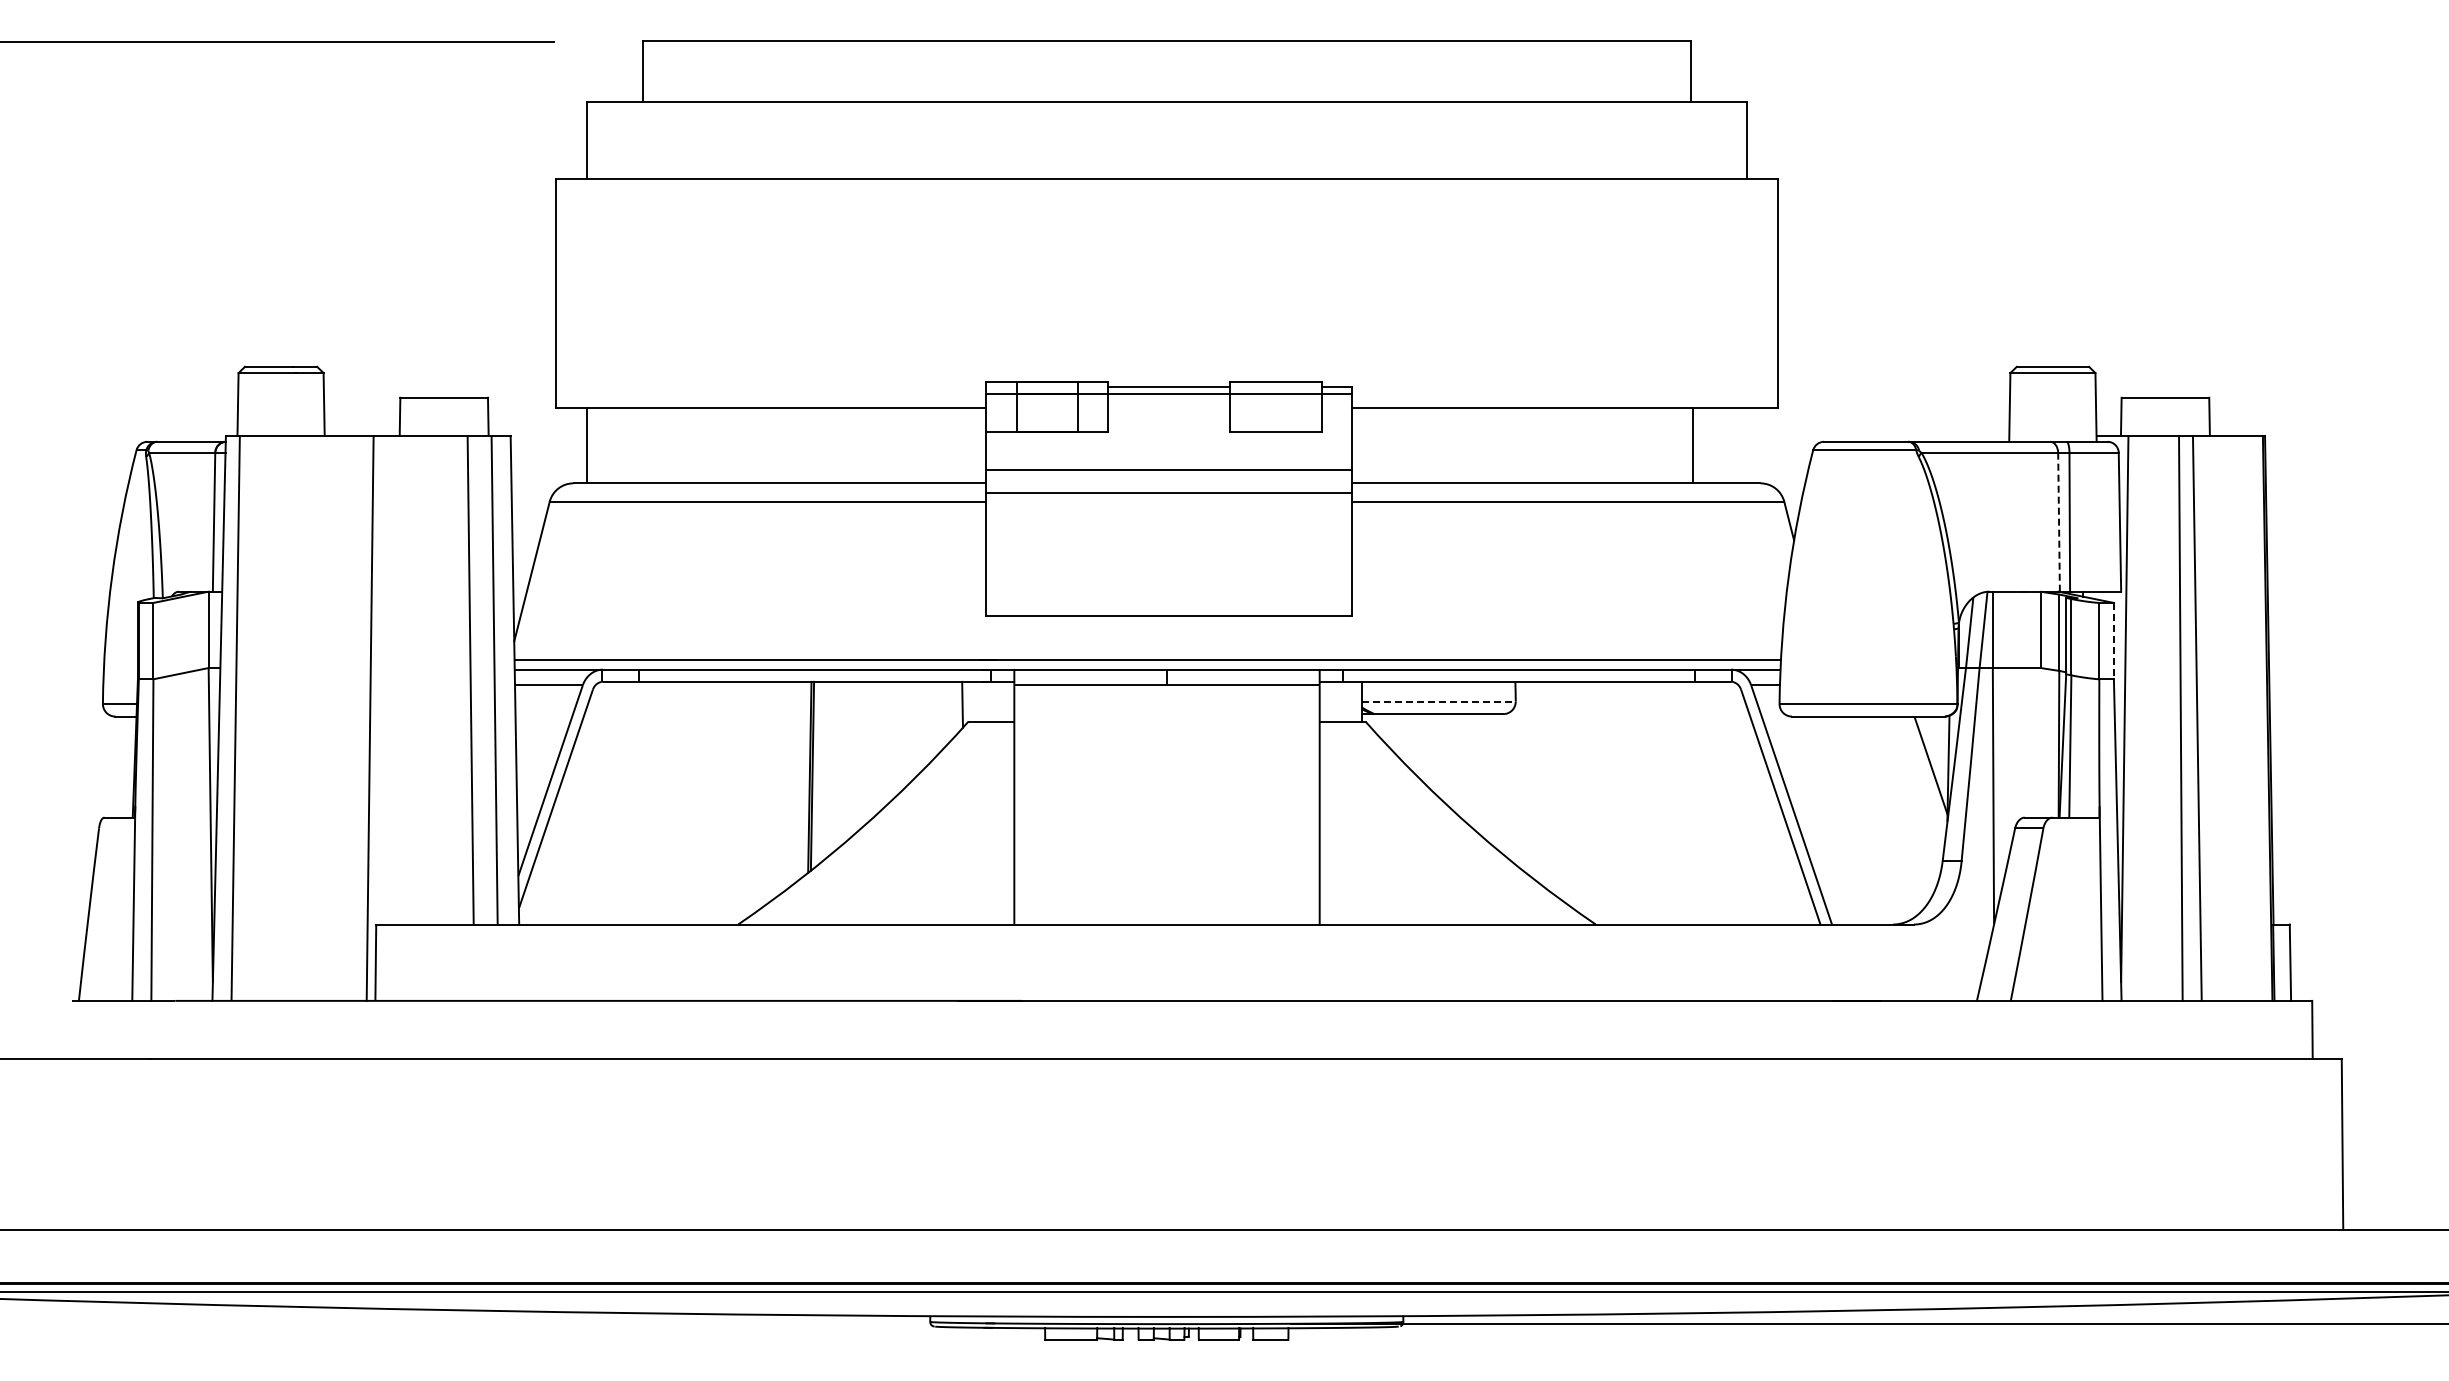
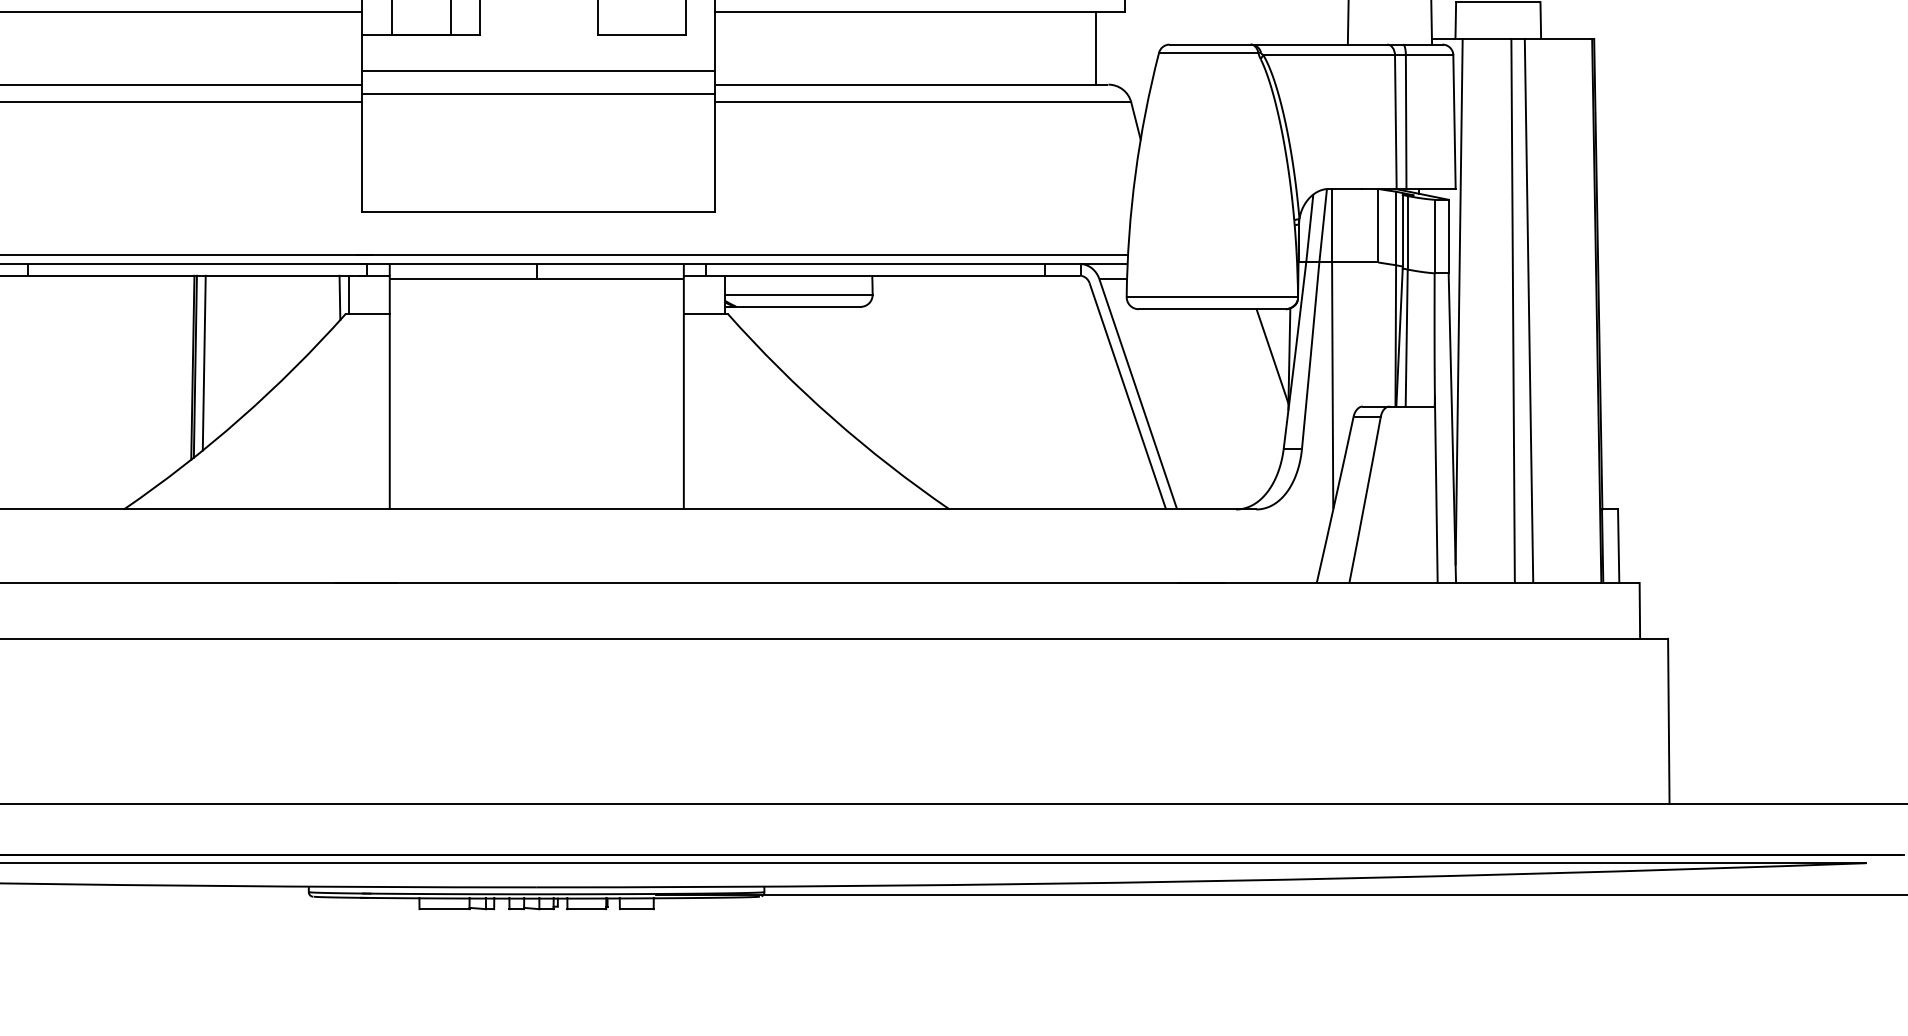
line: (1693, 445) -> (1095, 48), moved
line: (2059, 521) -> (1396, 121), dashed -> solid
line: (2113, 641) -> (1448, 236), dashed -> solid
line: (971, 701) -> (348, 294), added
line: (1438, 701) -> (798, 294), dashed -> solid
line: (821, 772) -> (204, 363), added

